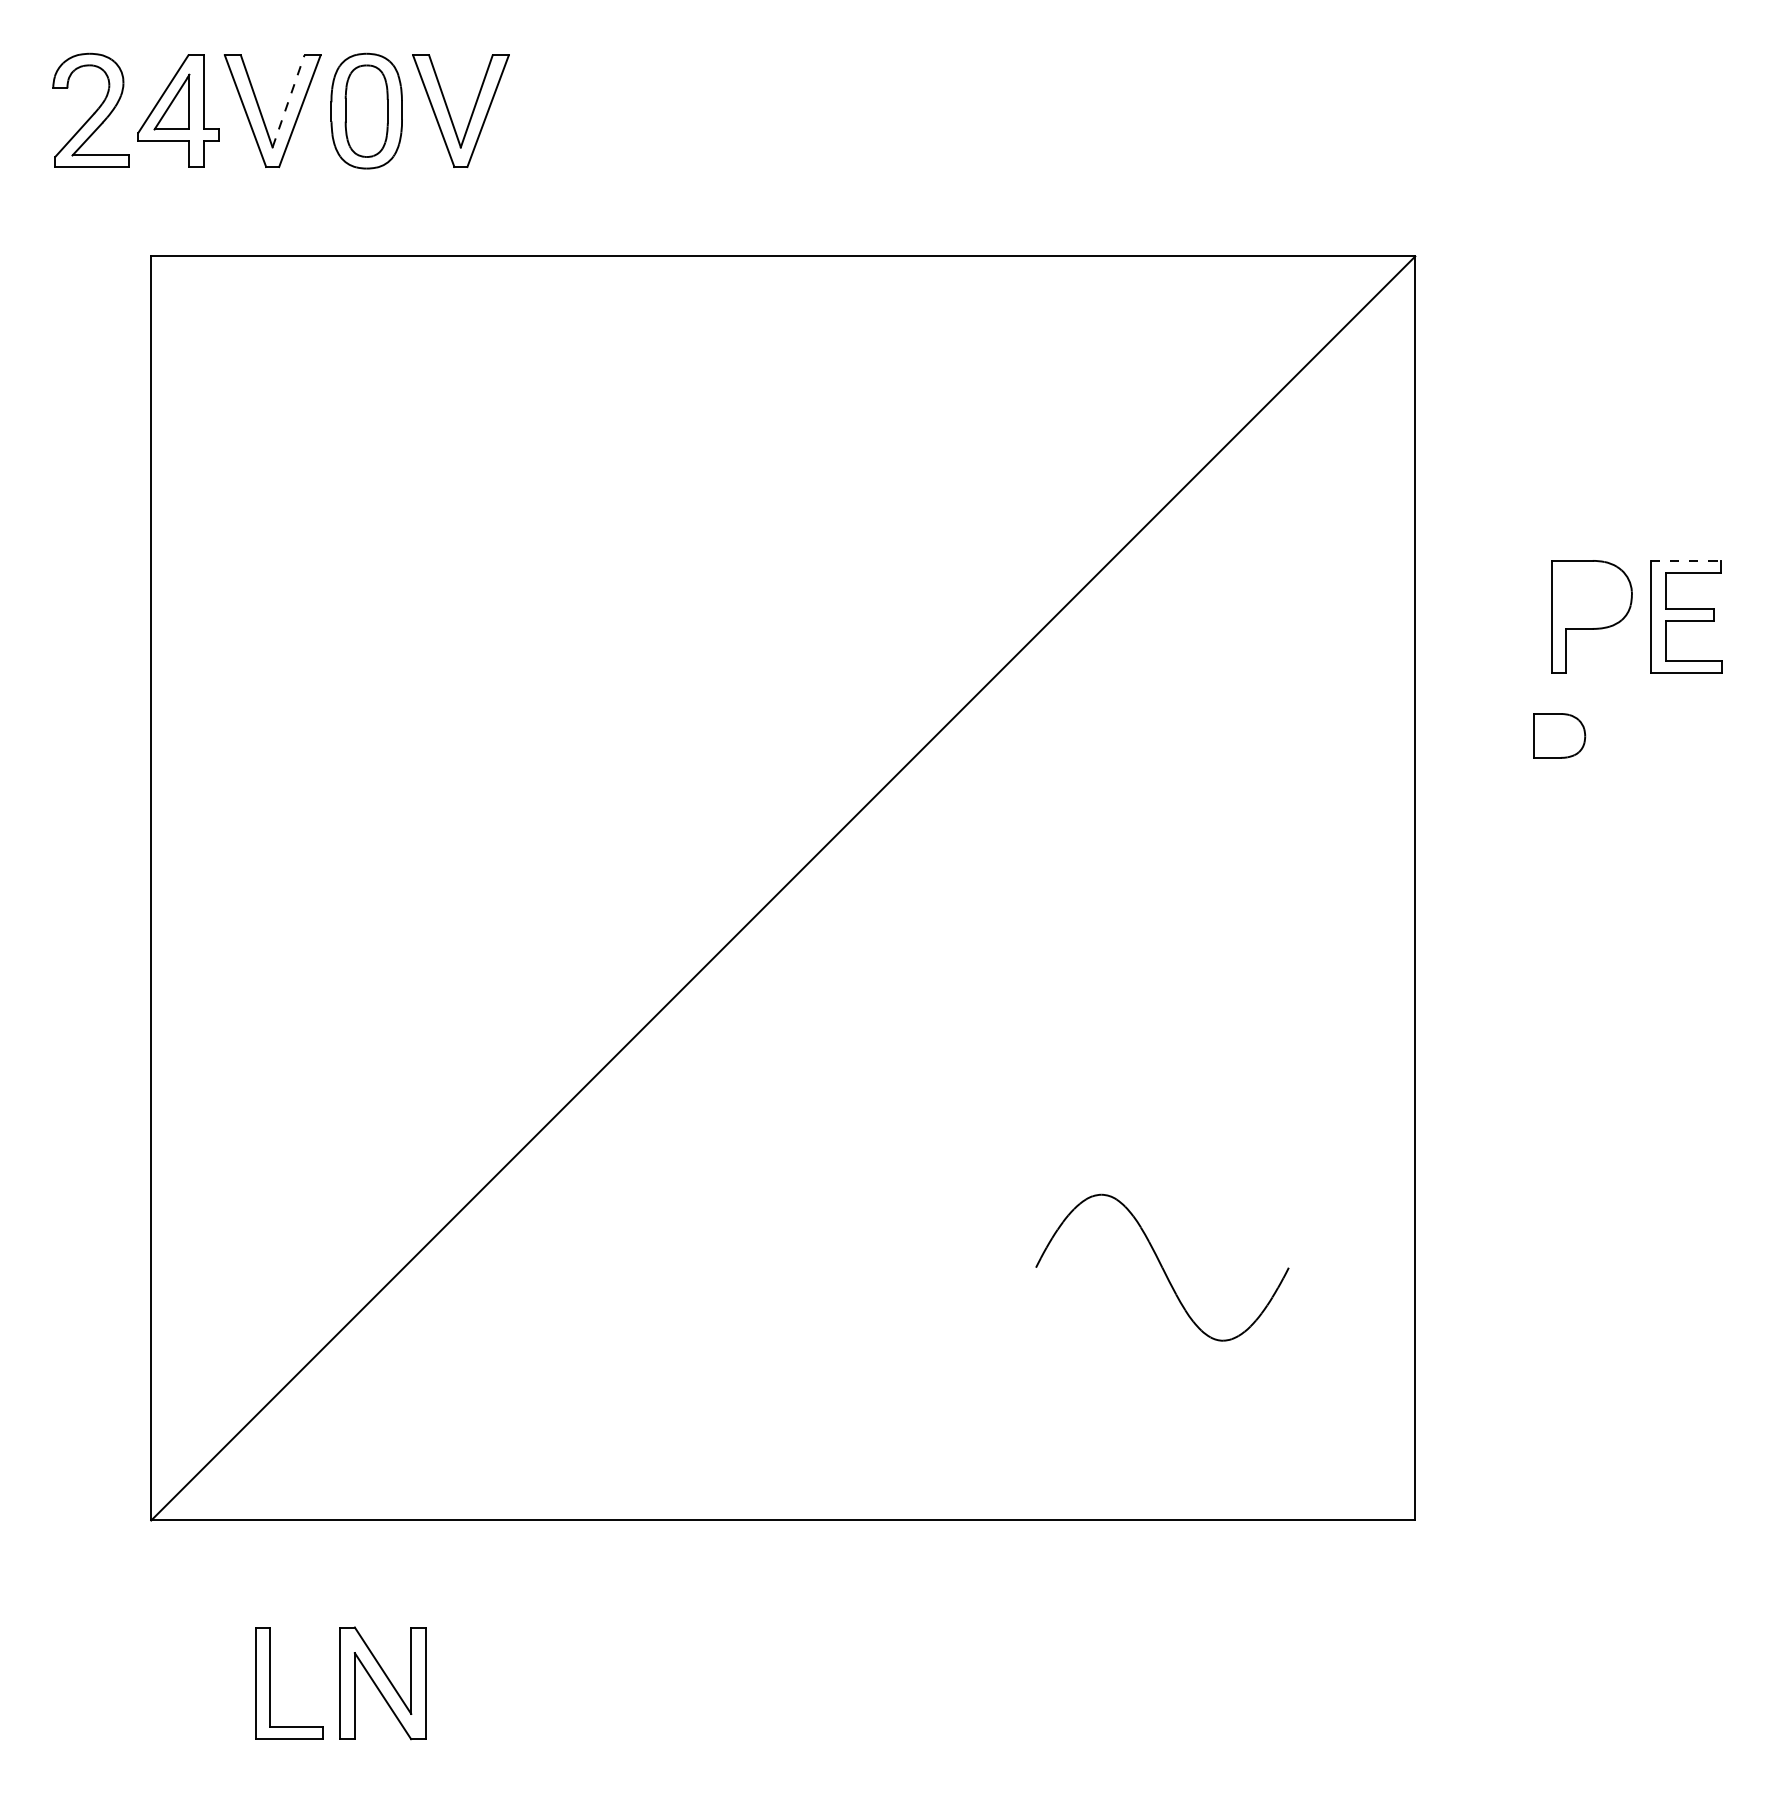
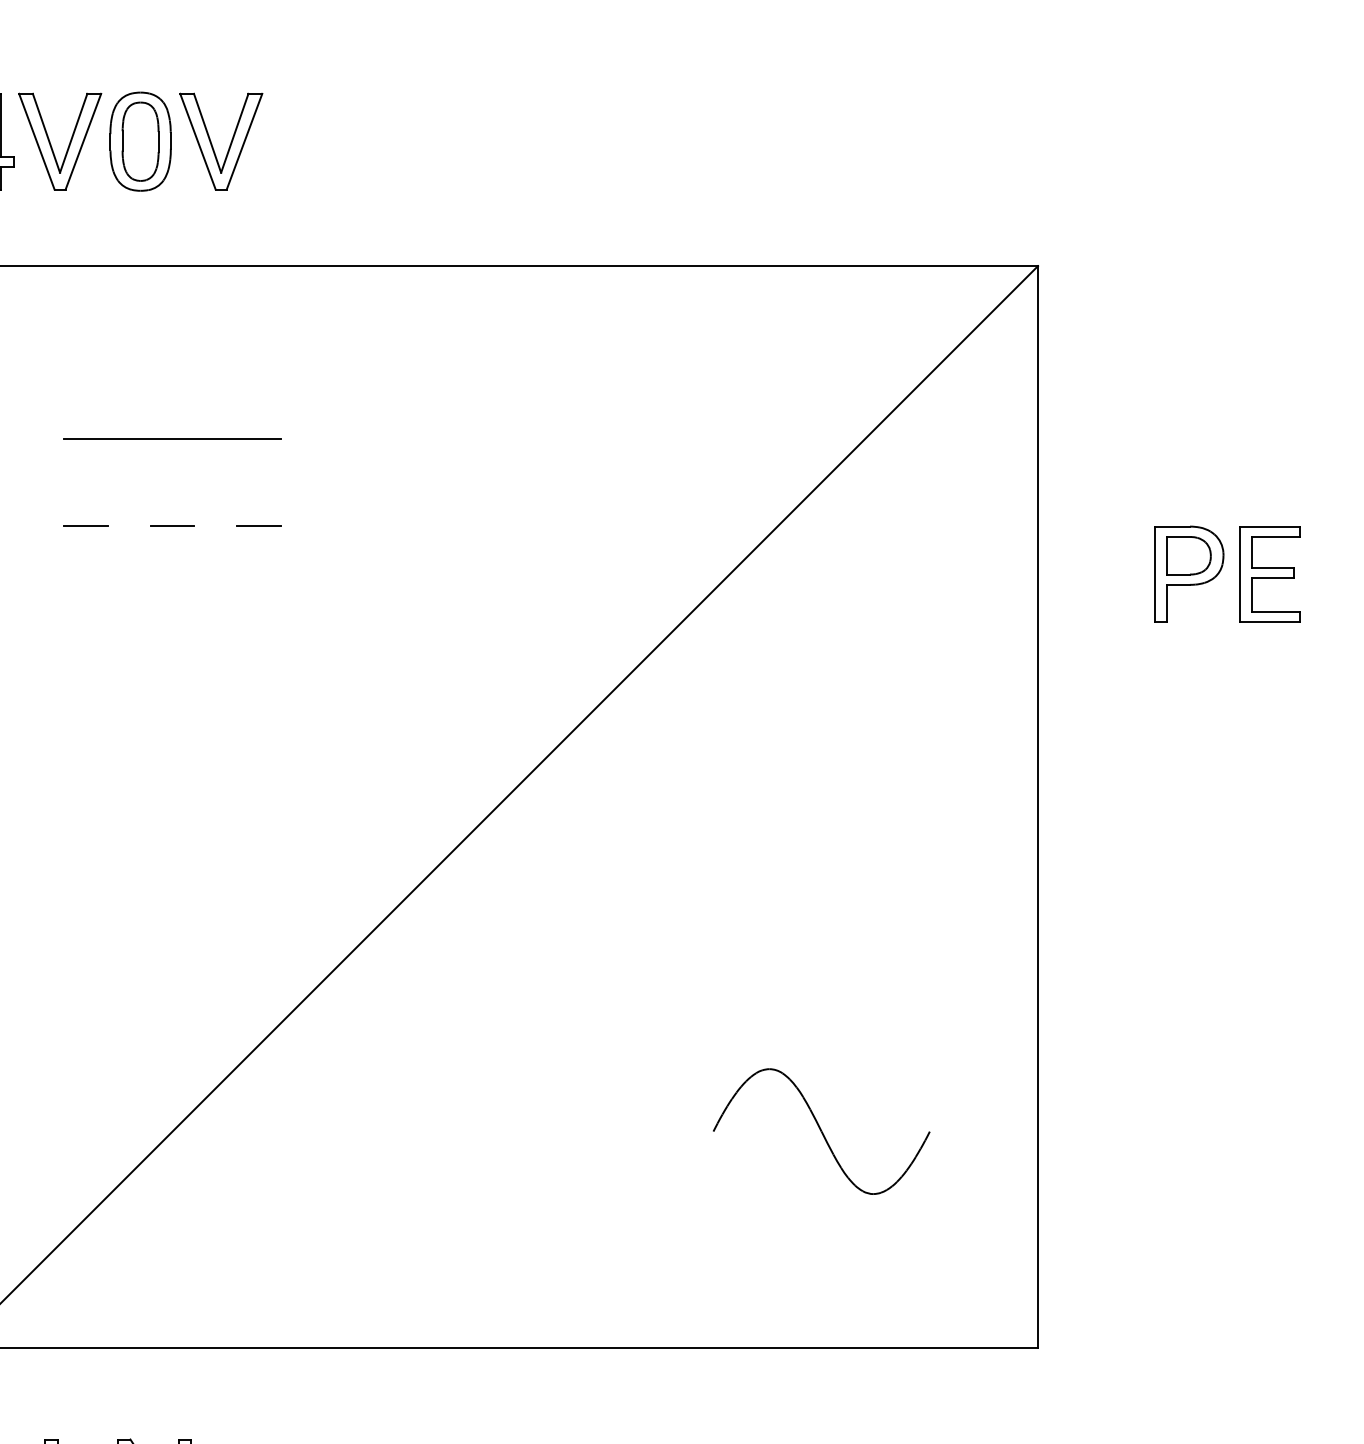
line: (288, 101) -> (73, 133), dashed -> solid
line: (403, 458) -> (172, 438), added
line: (302, 559) -> (85, 525), added
line: (403, 559) -> (172, 525), added
line: (504, 559) -> (258, 525), added
line: (1686, 560) -> (1270, 526), dashed -> solid
part: (1559, 735) -> (1188, 555), moved

